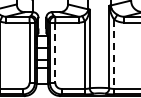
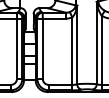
line: (55, 53) -> (42, 49), dashed -> solid
line: (114, 54) -> (101, 50), dashed -> solid

